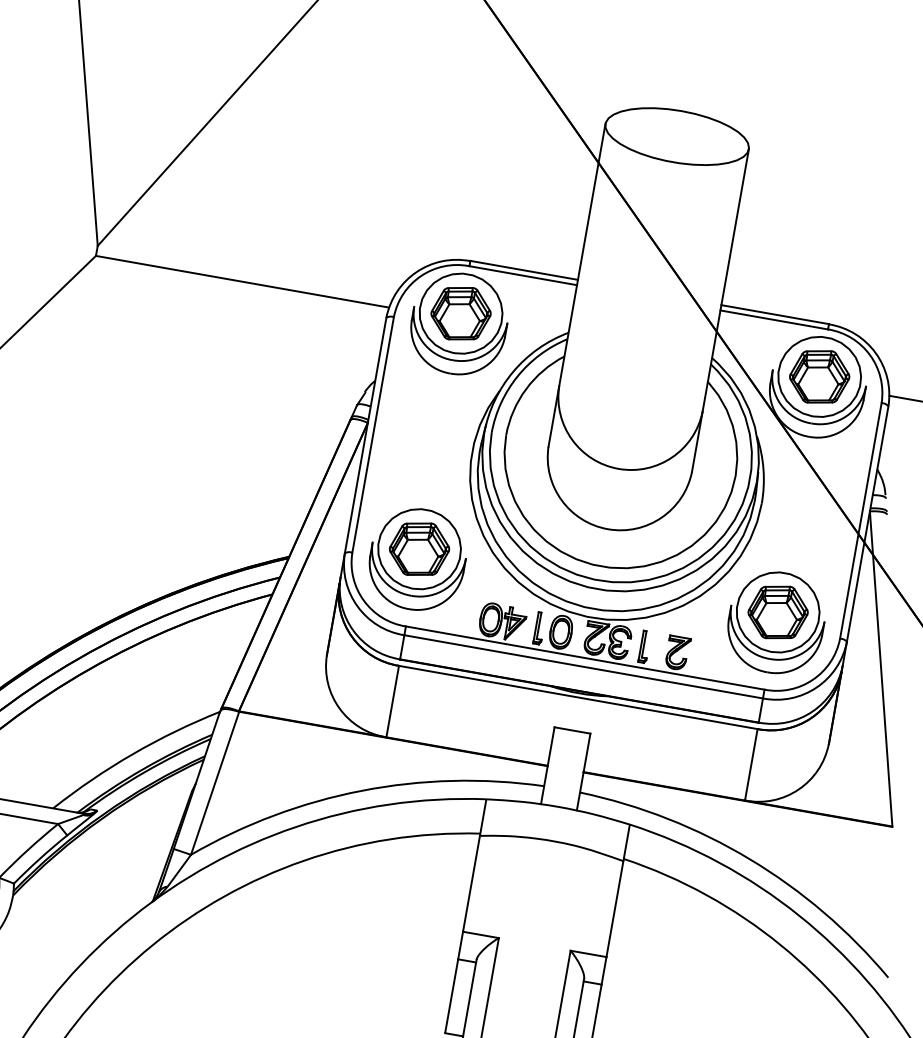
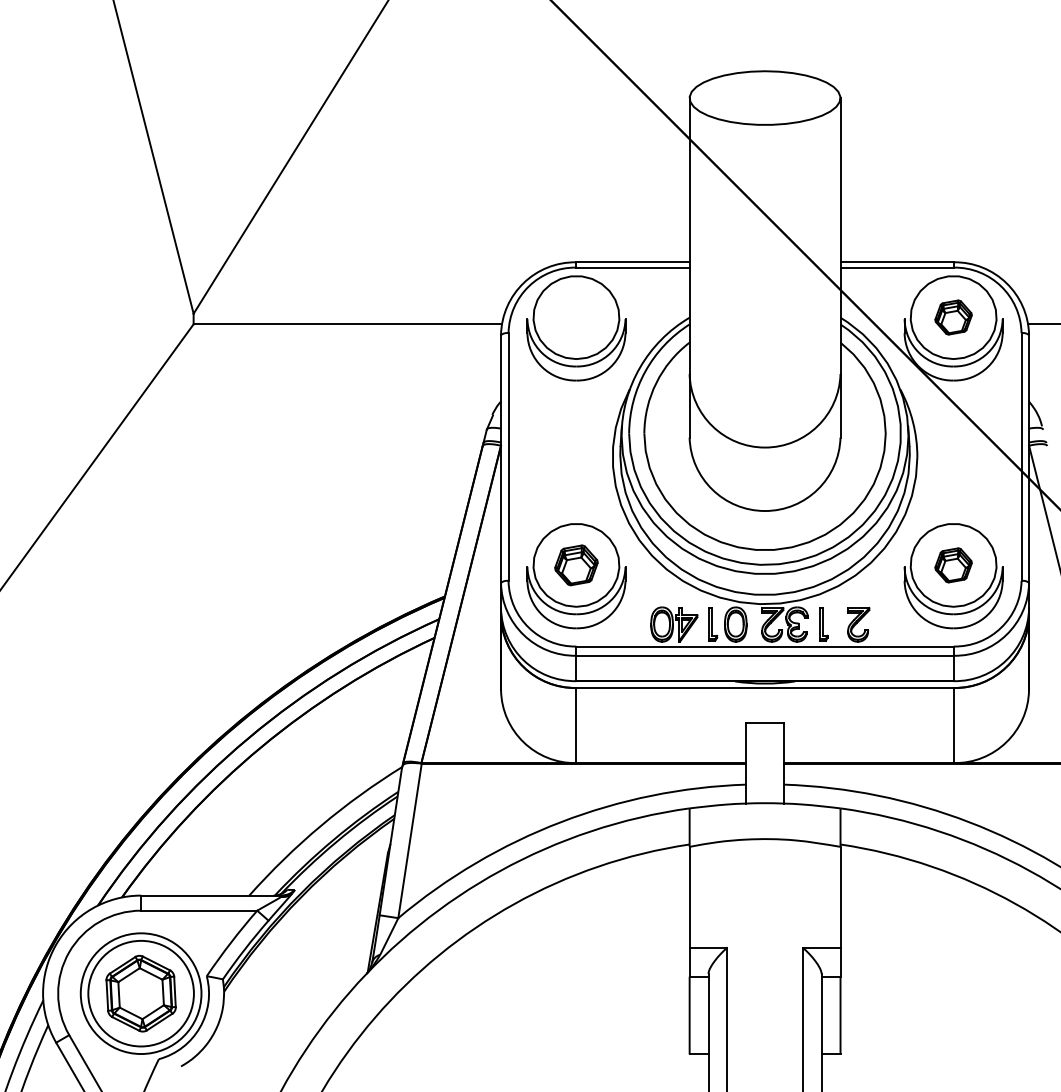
part: (461, 313) -> (576, 317), removed
part: (819, 376) -> (953, 317), size x0.6
part: (419, 549) -> (576, 565), size x0.7
part: (777, 612) -> (953, 565), size x0.6

